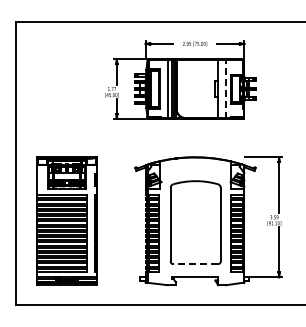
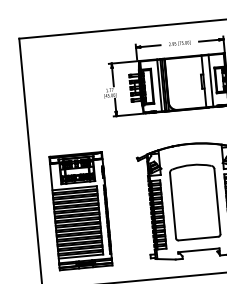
line: (226, 89) -> (211, 81), dashed -> solid
line: (195, 264) -> (198, 238), dashed -> solid

